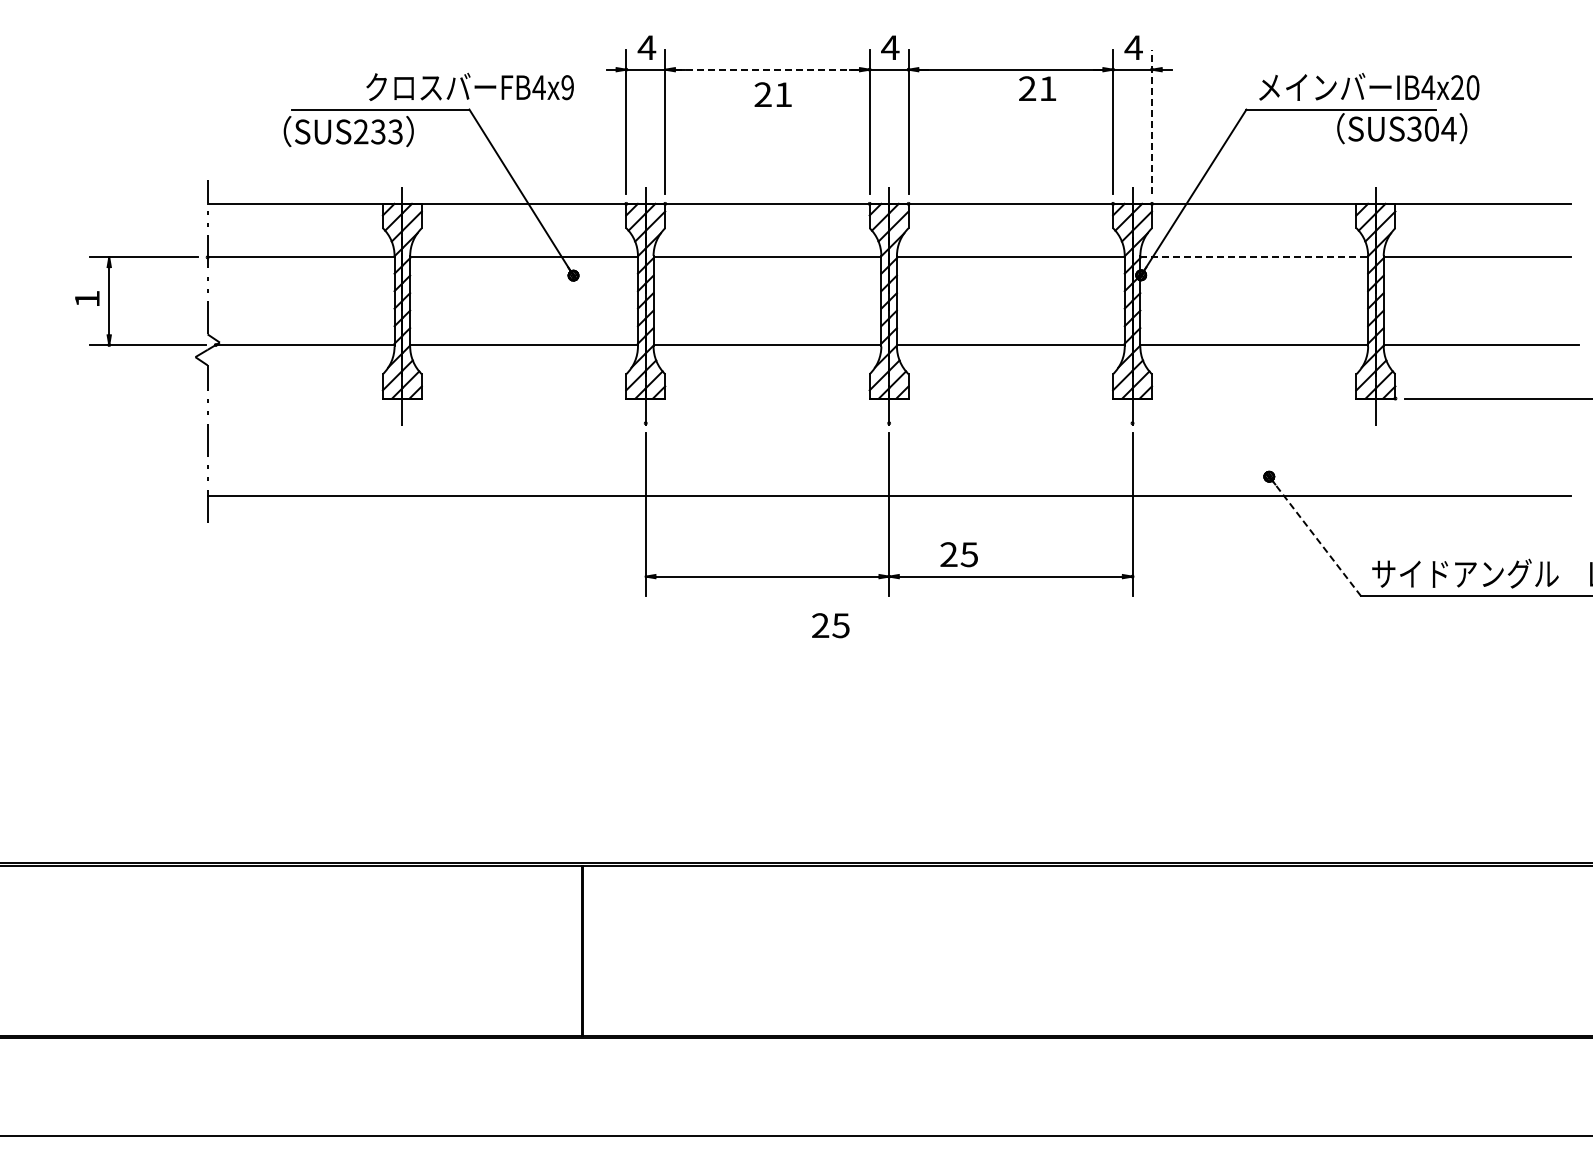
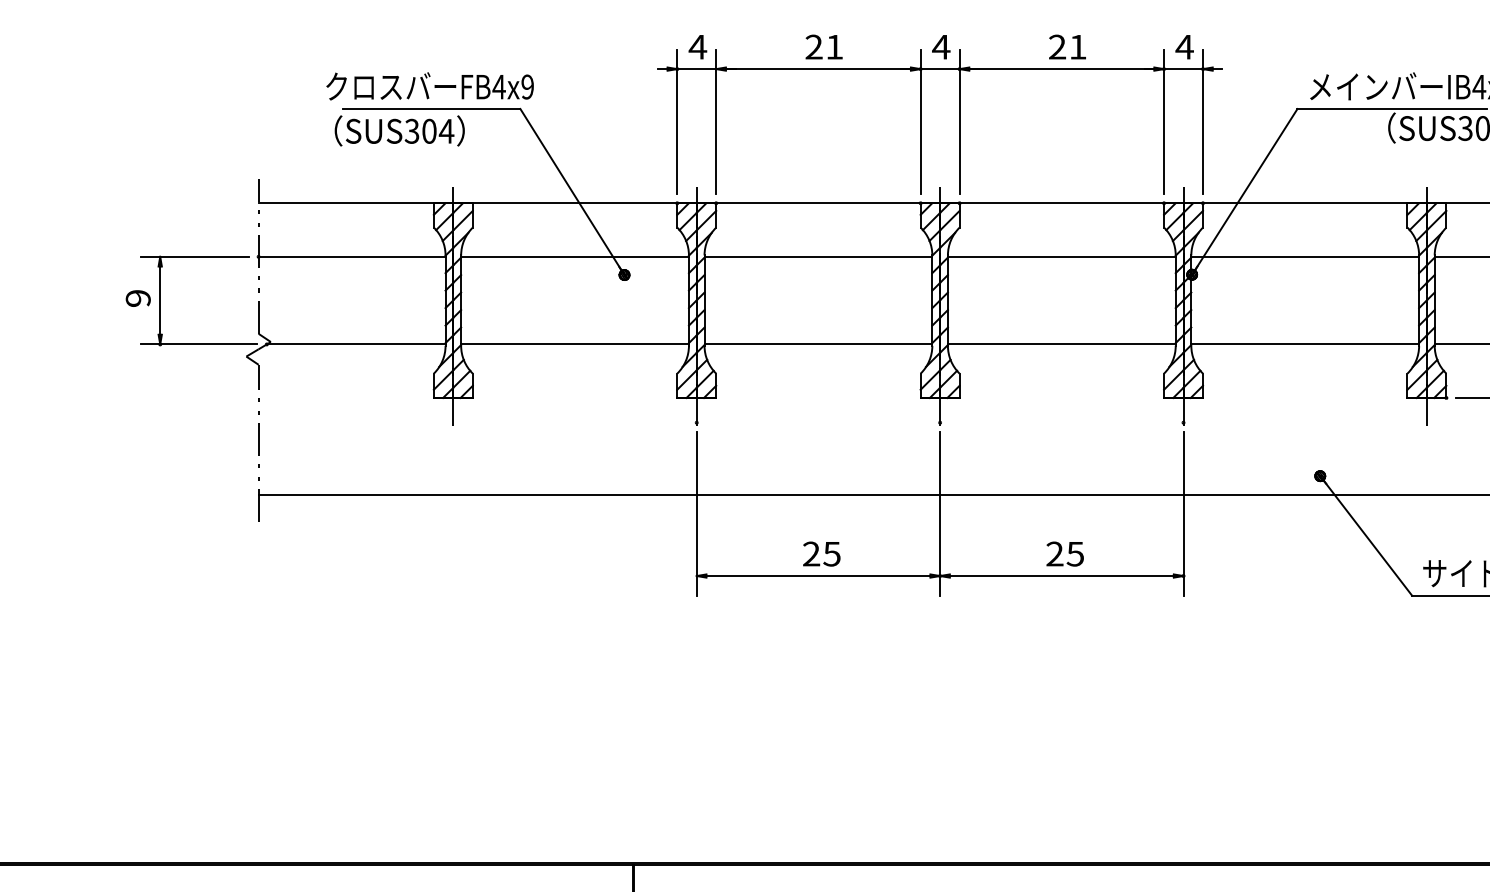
line: (767, 69) -> (818, 68), dashed -> solid
text: (469, 86) -> (429, 85), moved
text: (1037, 88) -> (1067, 46), moved
text: (772, 94) -> (823, 46), moved
line: (1152, 122) -> (1203, 121), dashed -> solid
text: (378, 131) -> (429, 130), SUS233 -> SUS304
line: (1254, 257) -> (1305, 256), dashed -> solid
text: (86, 298) -> (137, 297), 1 -> 9
line: (1315, 536) -> (1366, 535), dashed -> solid
text: (958, 554) -> (1064, 553), moved
text: (830, 625) -> (821, 553), moved

